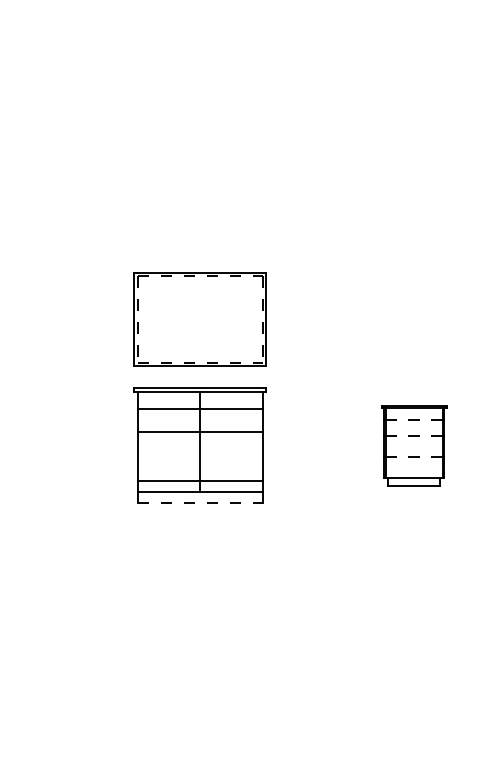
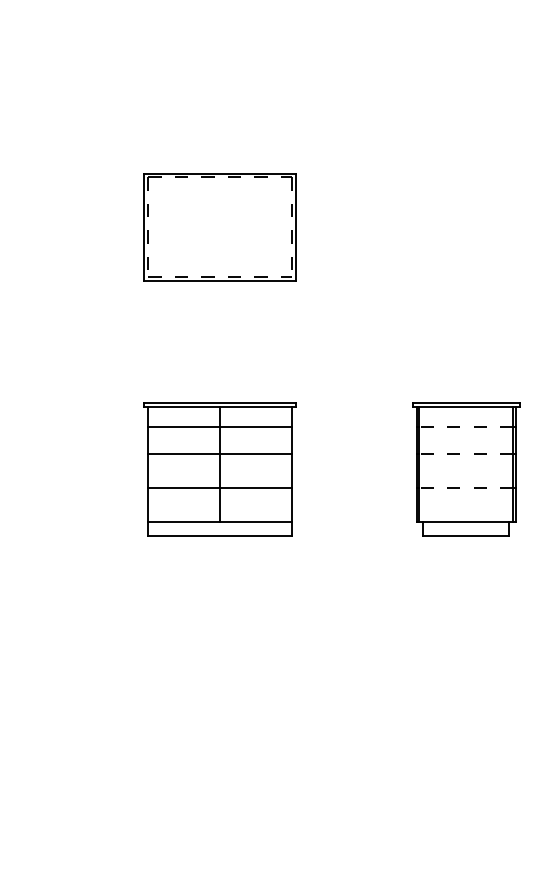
part: (199, 319) -> (219, 227), moved
part: (414, 445) -> (466, 468), size x1.43
line: (199, 481) -> (219, 488), moved
line: (200, 503) -> (220, 535), dashed -> solid

